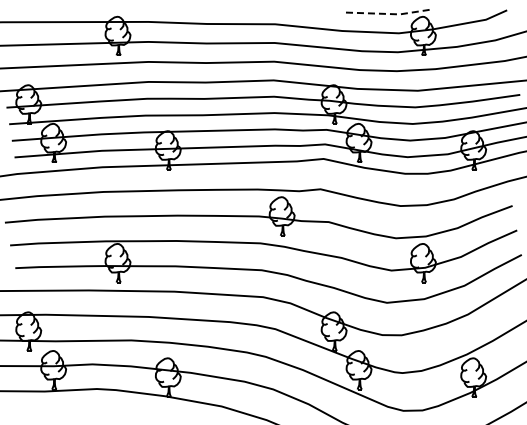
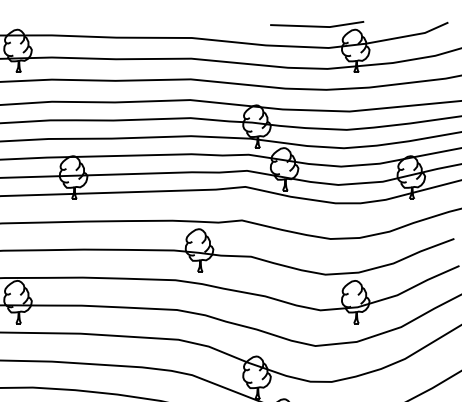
line: (389, 14) -> (318, 27), dashed -> solid

